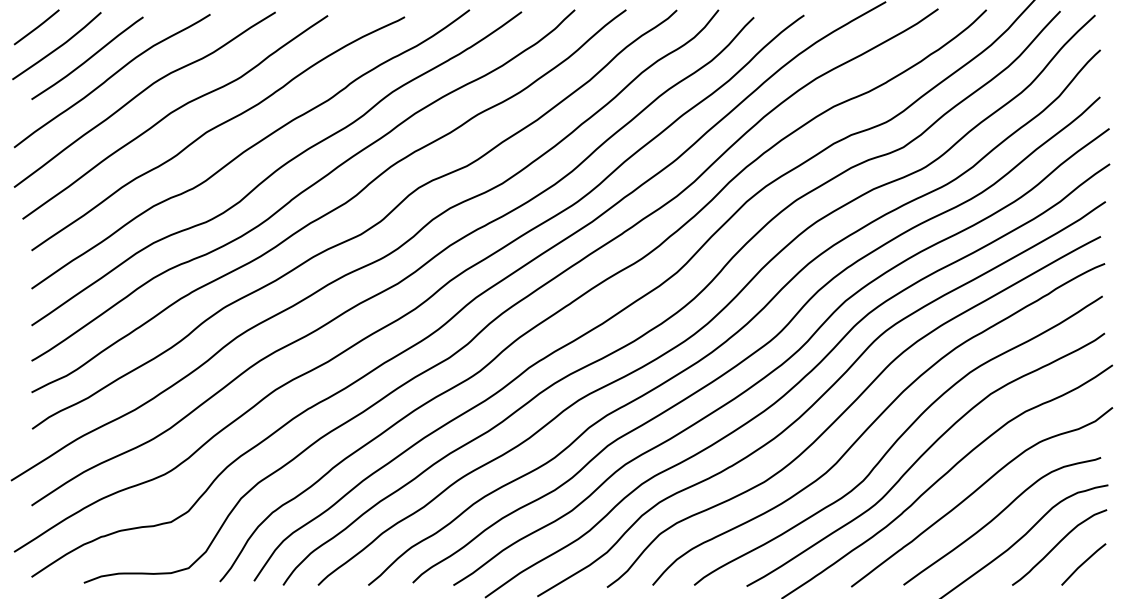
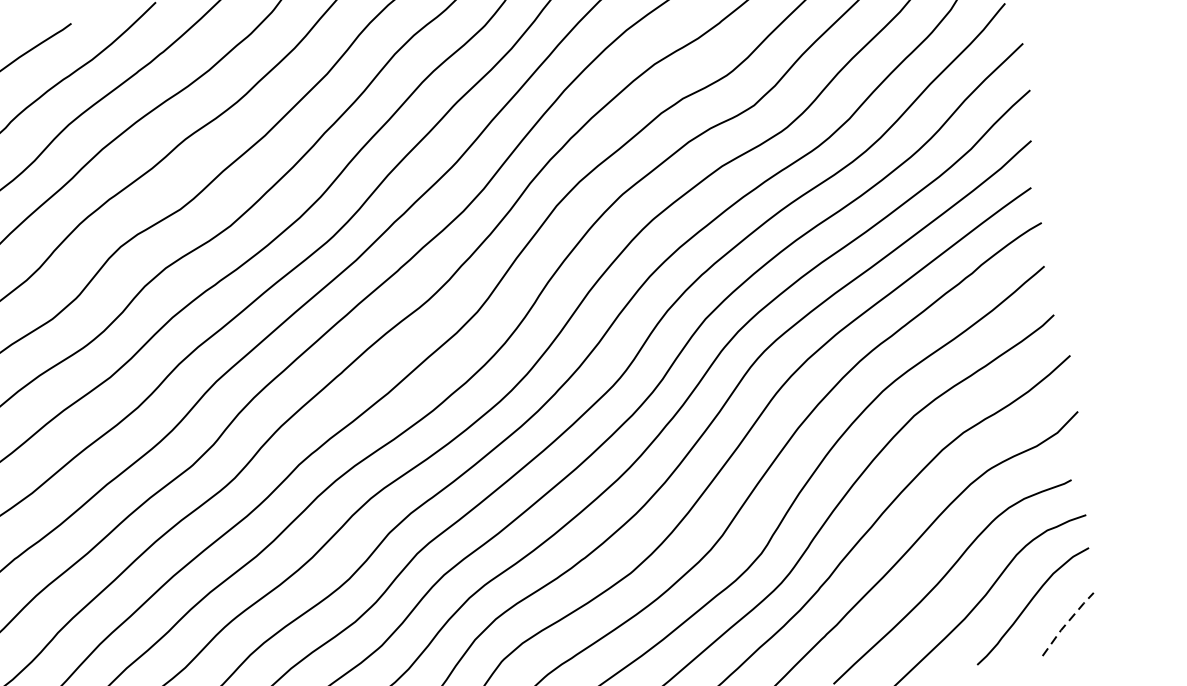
line: (1083, 563) -> (1067, 623), solid -> dashed

